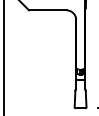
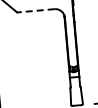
line: (47, 10) -> (35, 10), solid -> dashed

